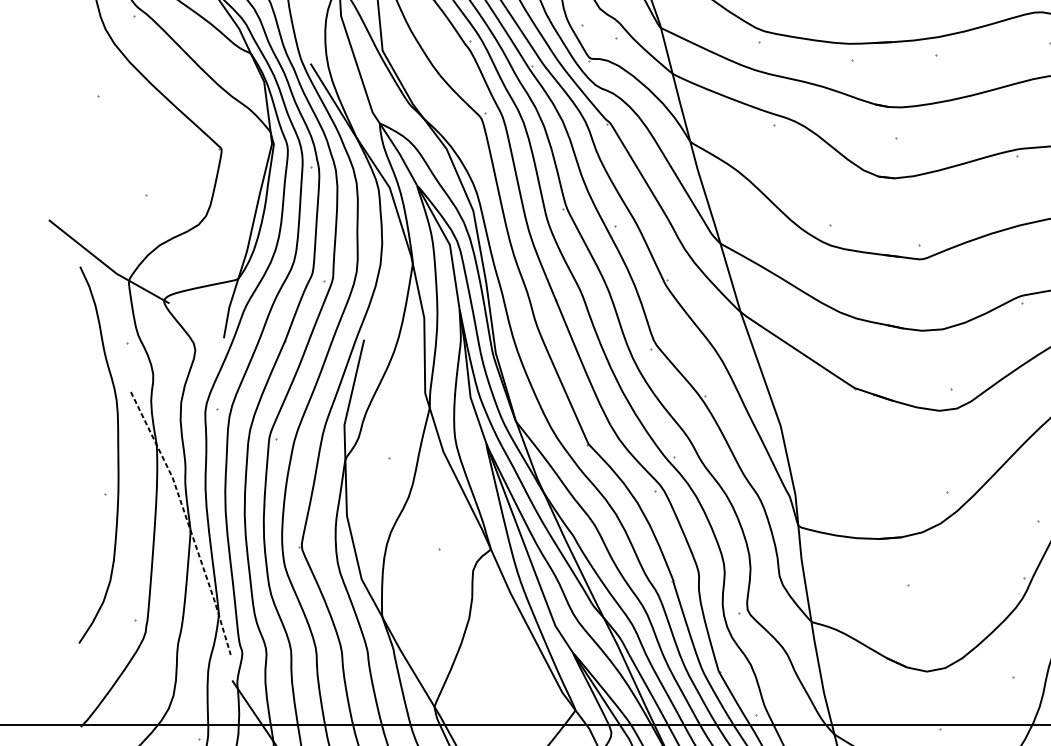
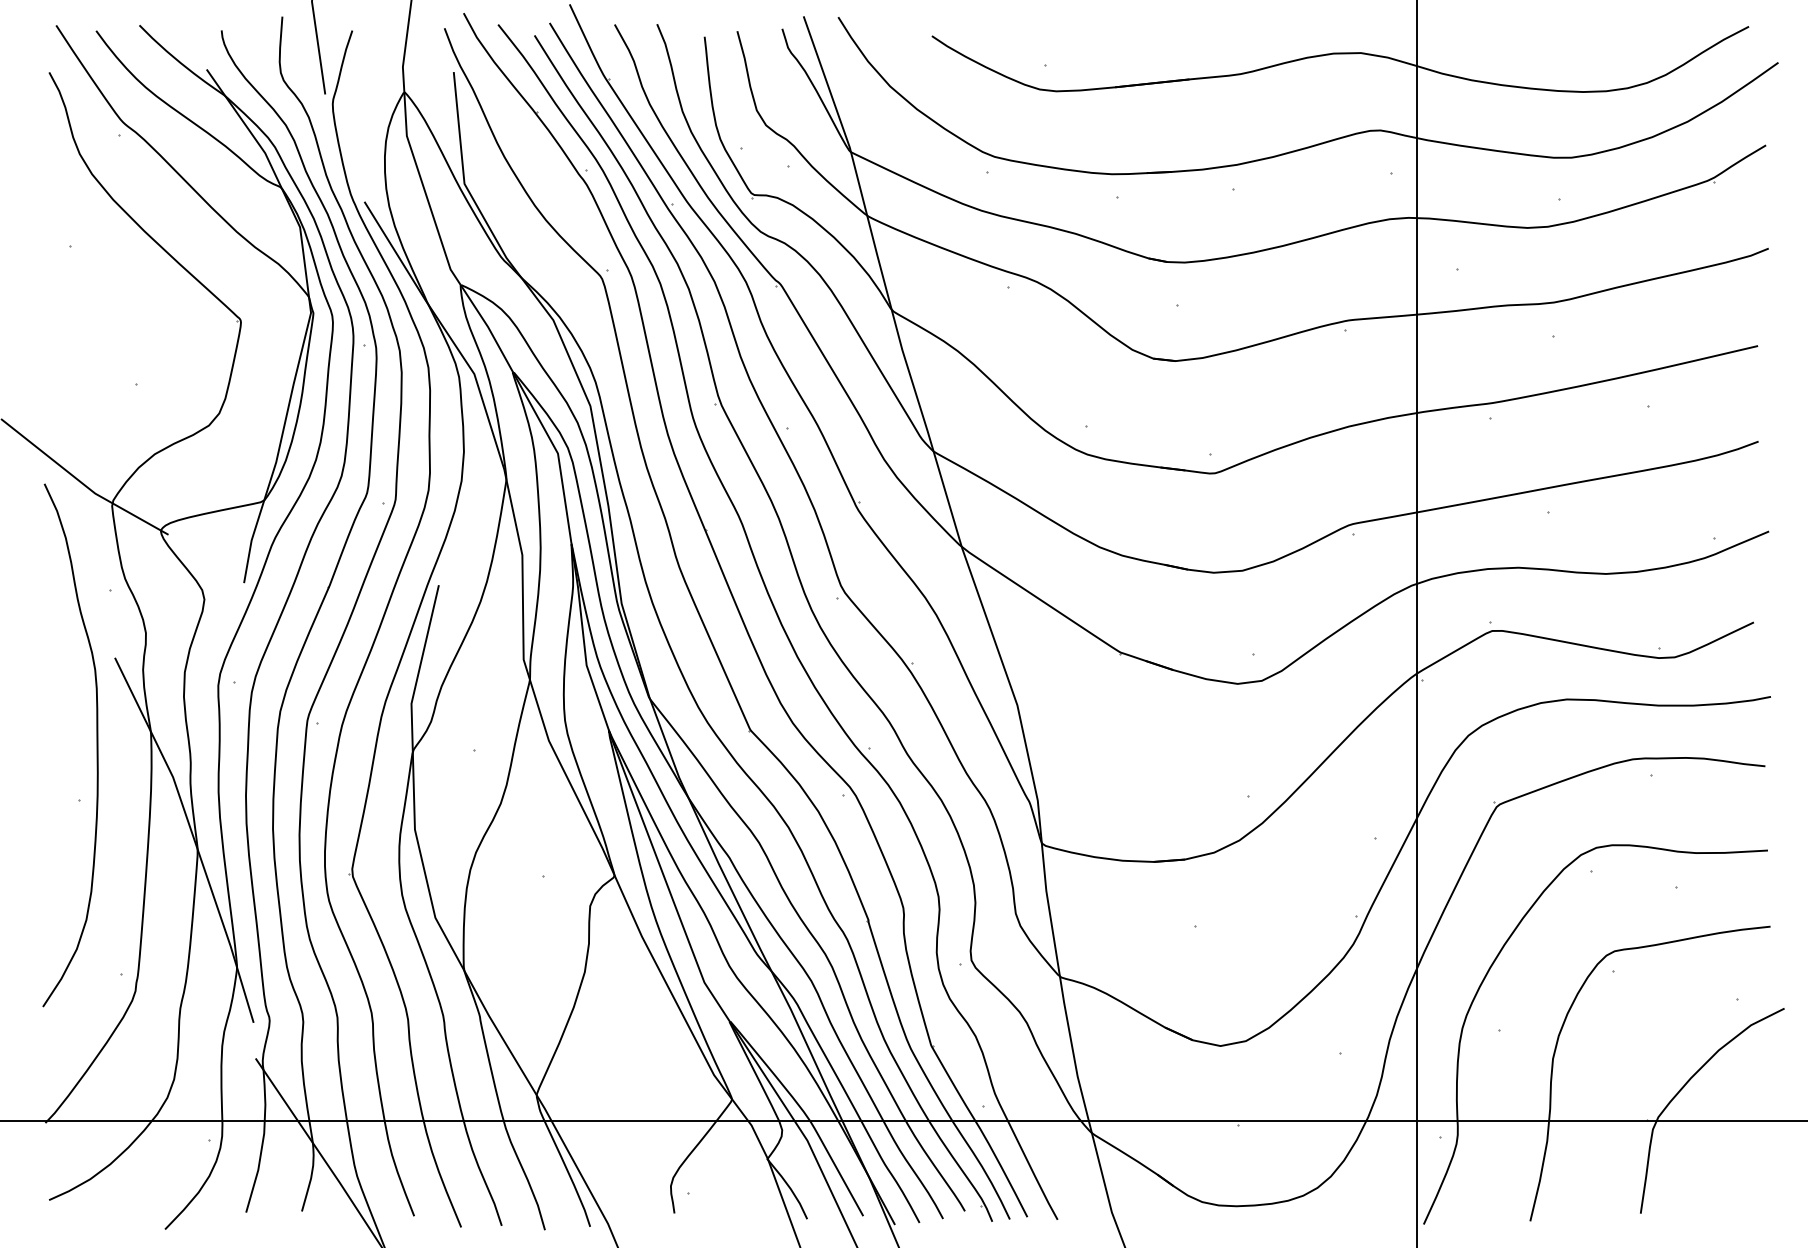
line: (187, 520) -> (193, 836), dashed -> solid

